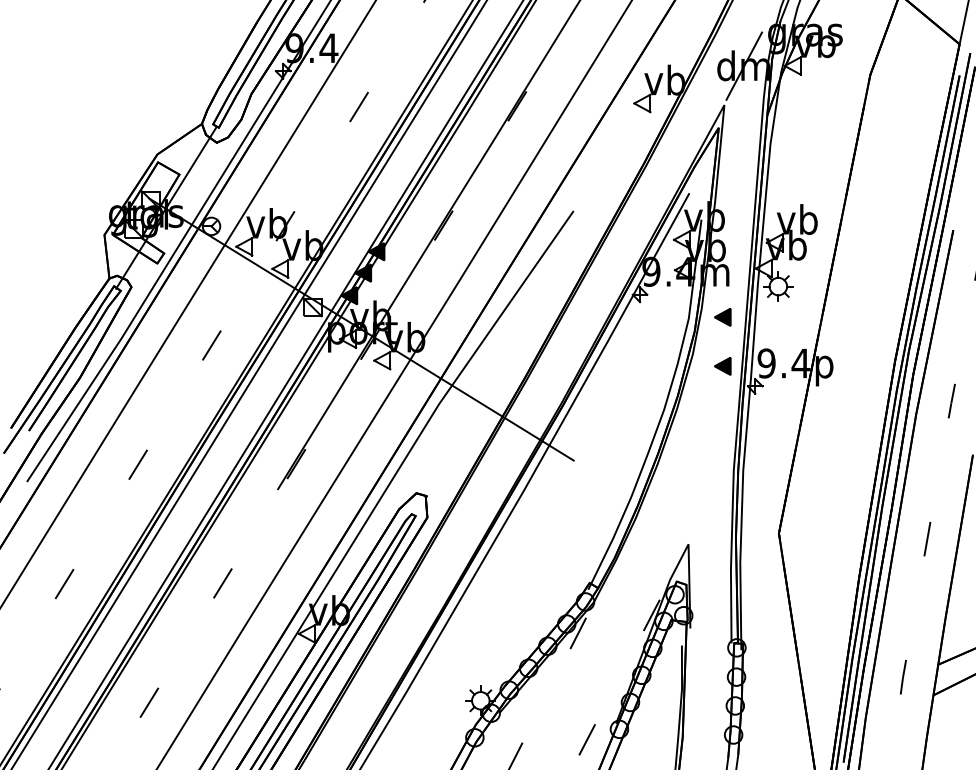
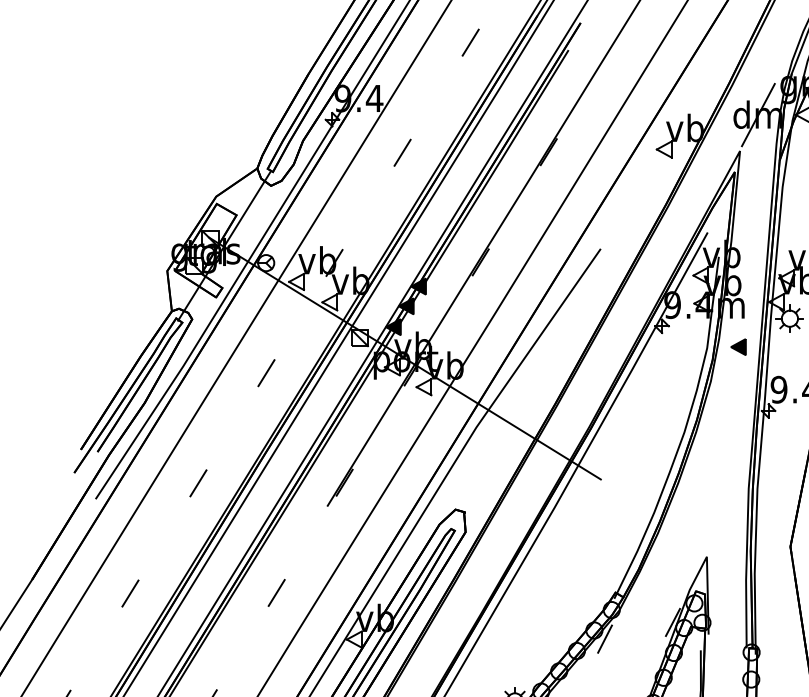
part: (722, 366) -> (738, 392), removed

